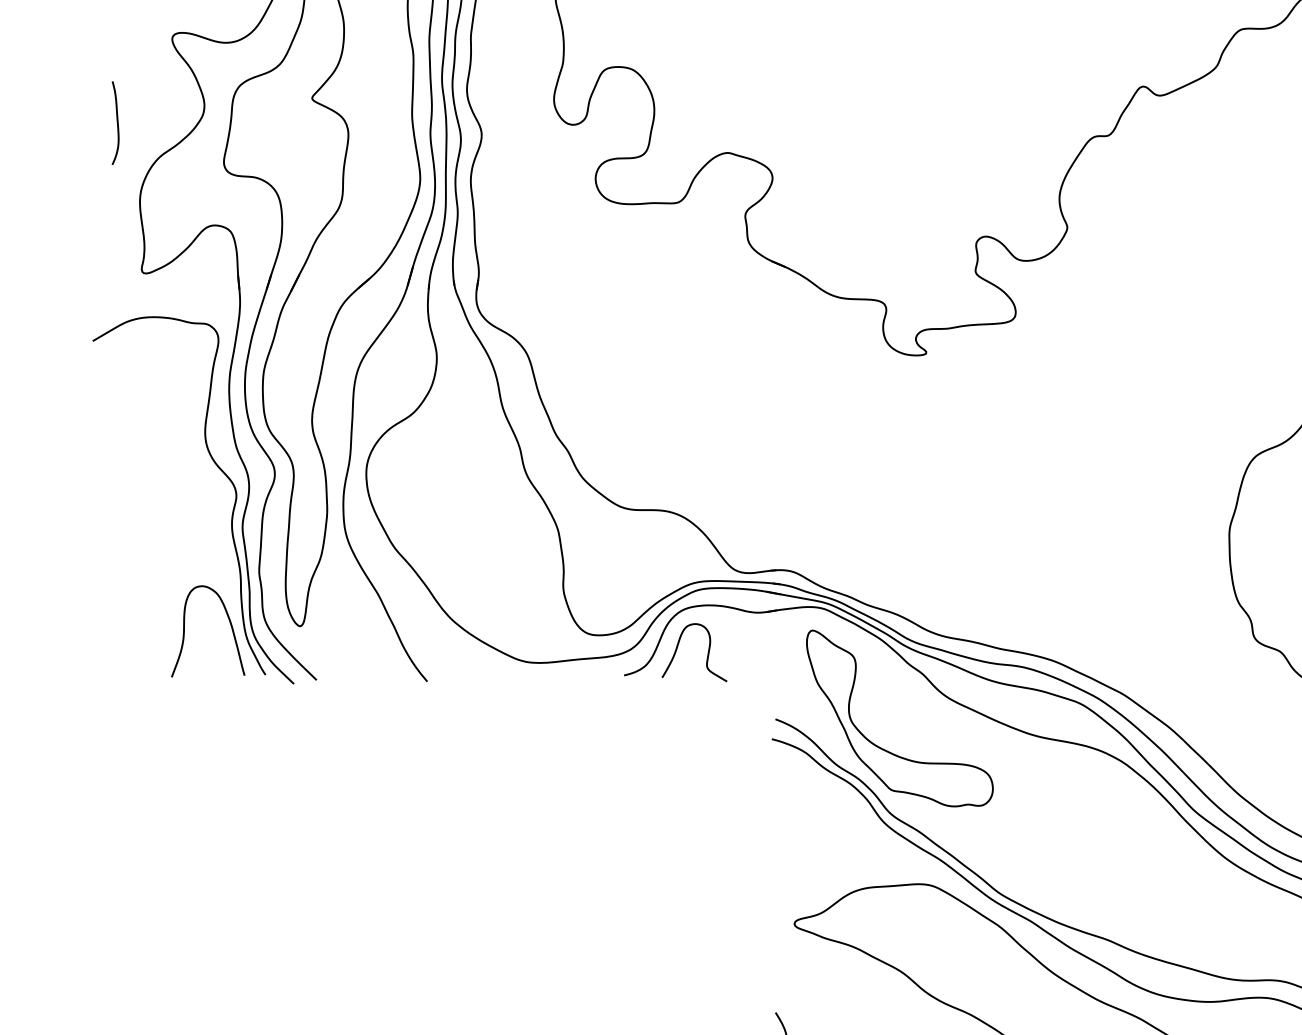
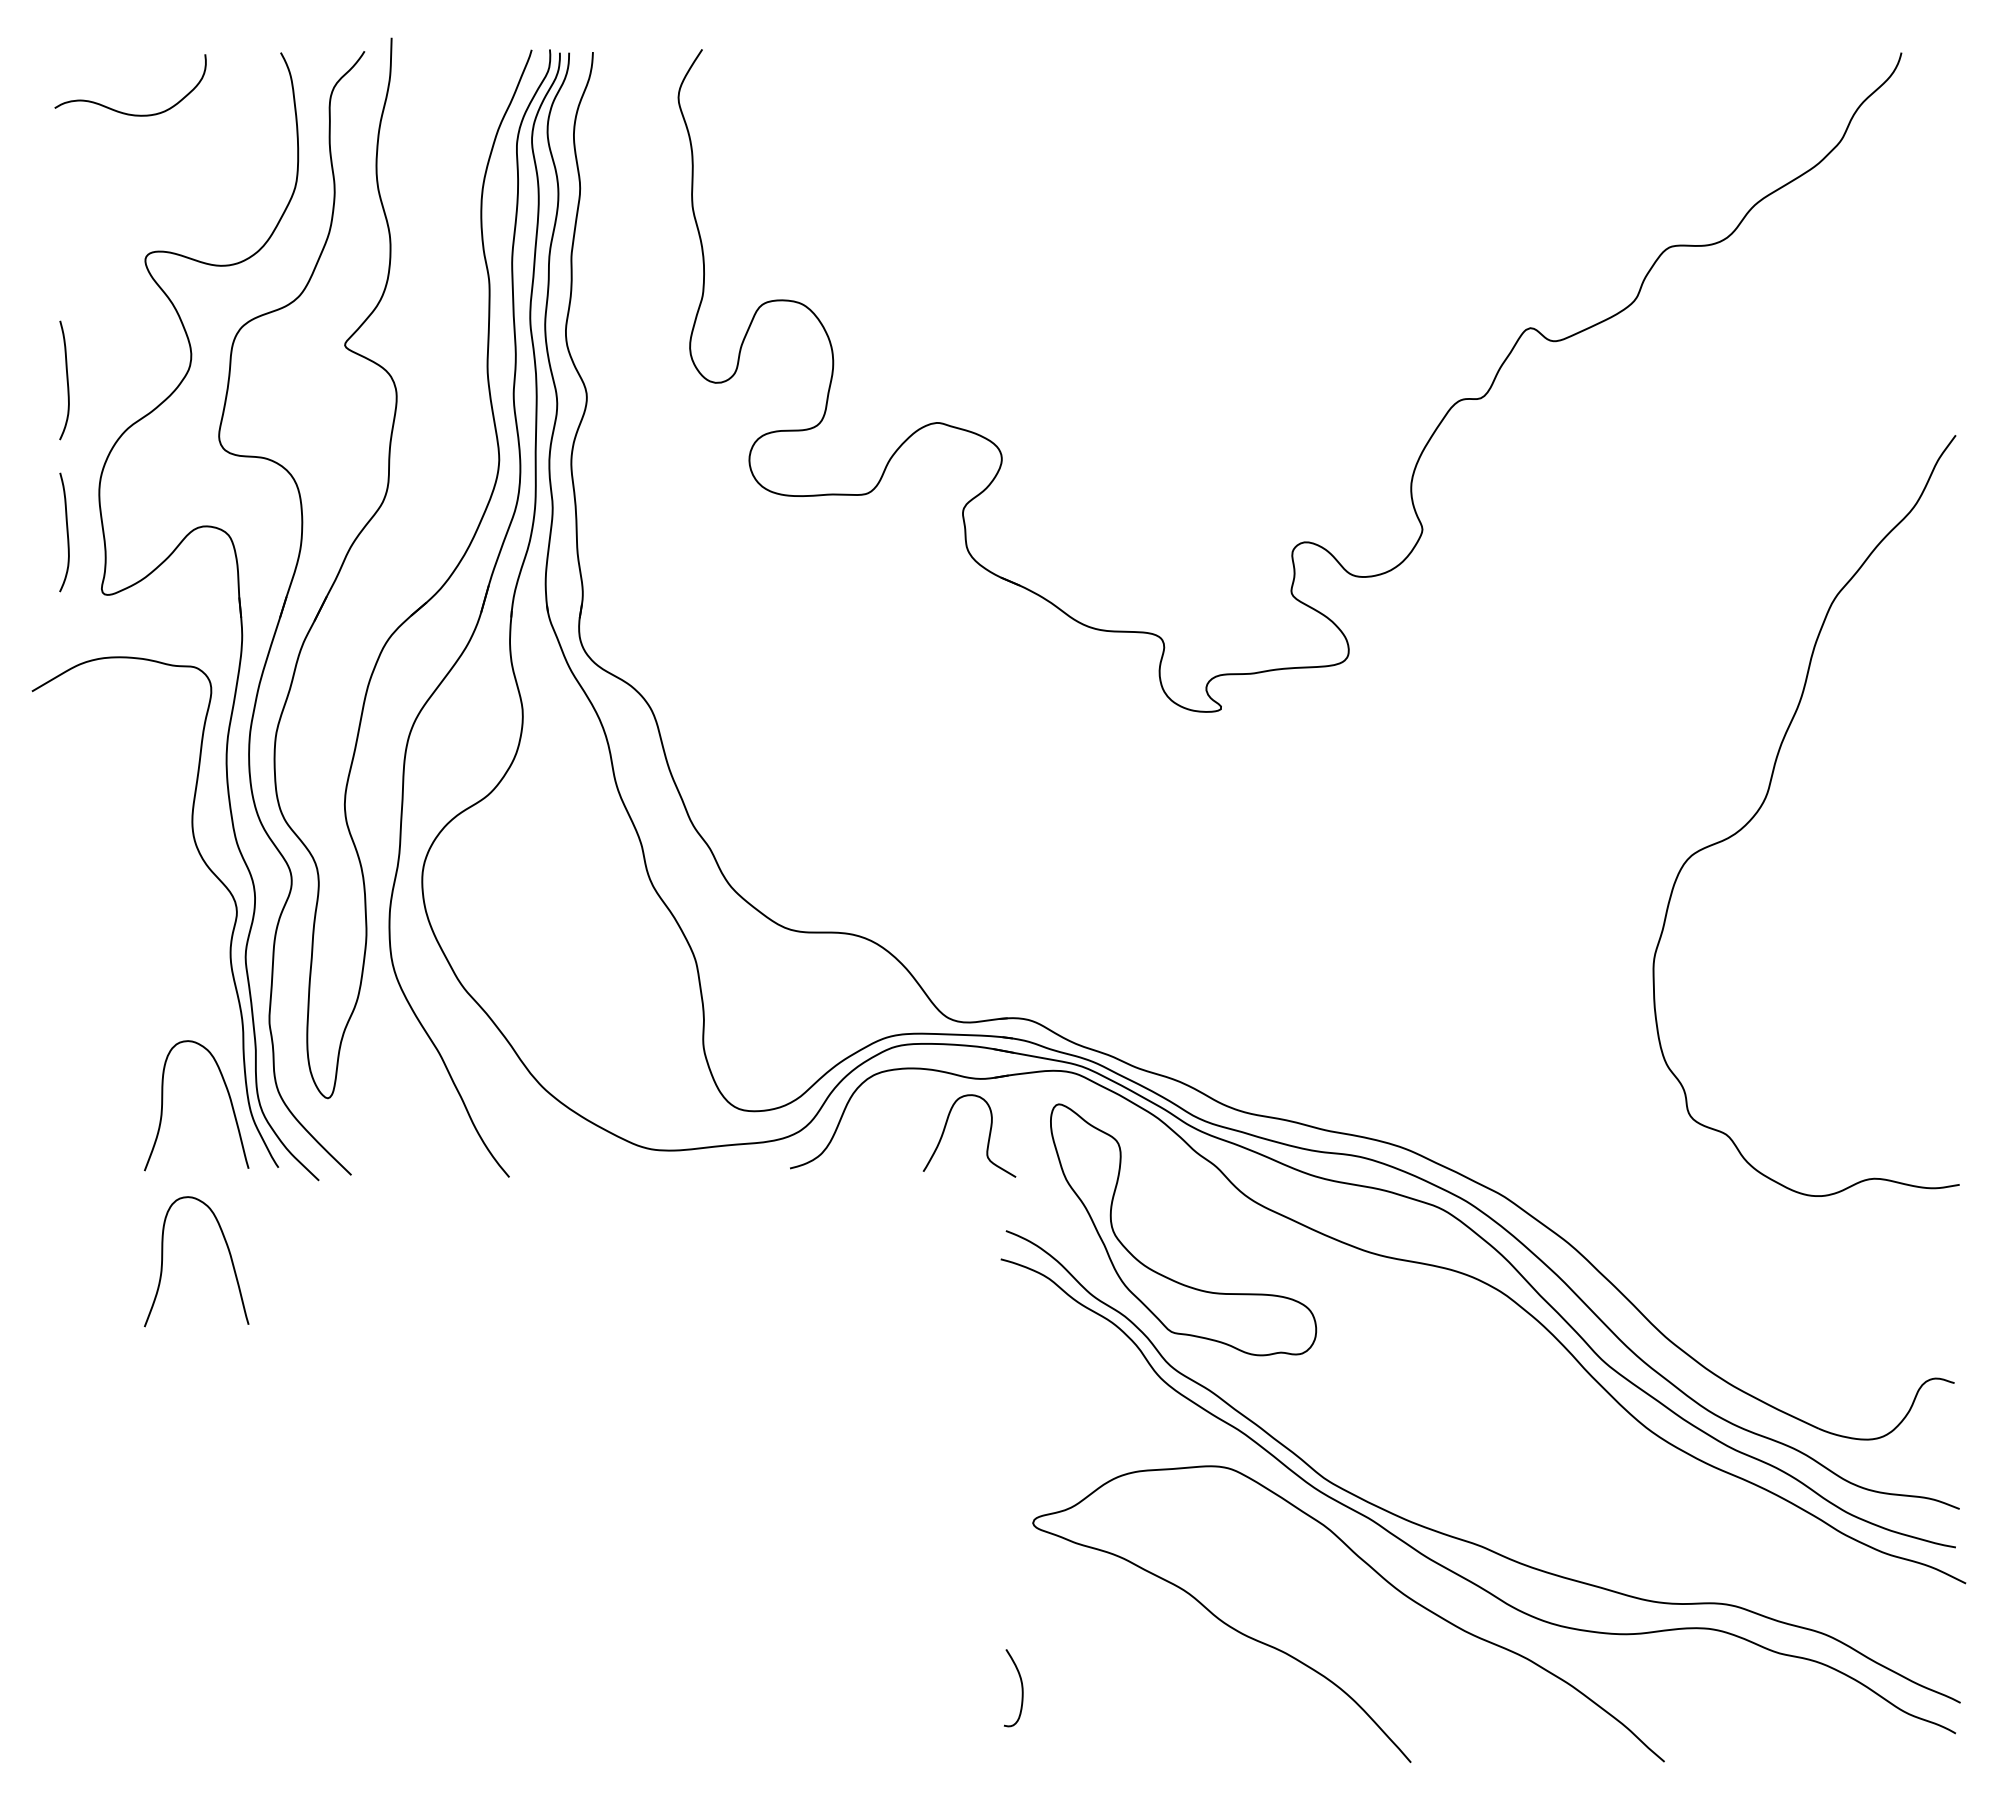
curve: (116, 229) -> (66, 532), added
curve: (707, 656) -> (987, 1141), moved
curve: (184, 738) -> (163, 1258), added

